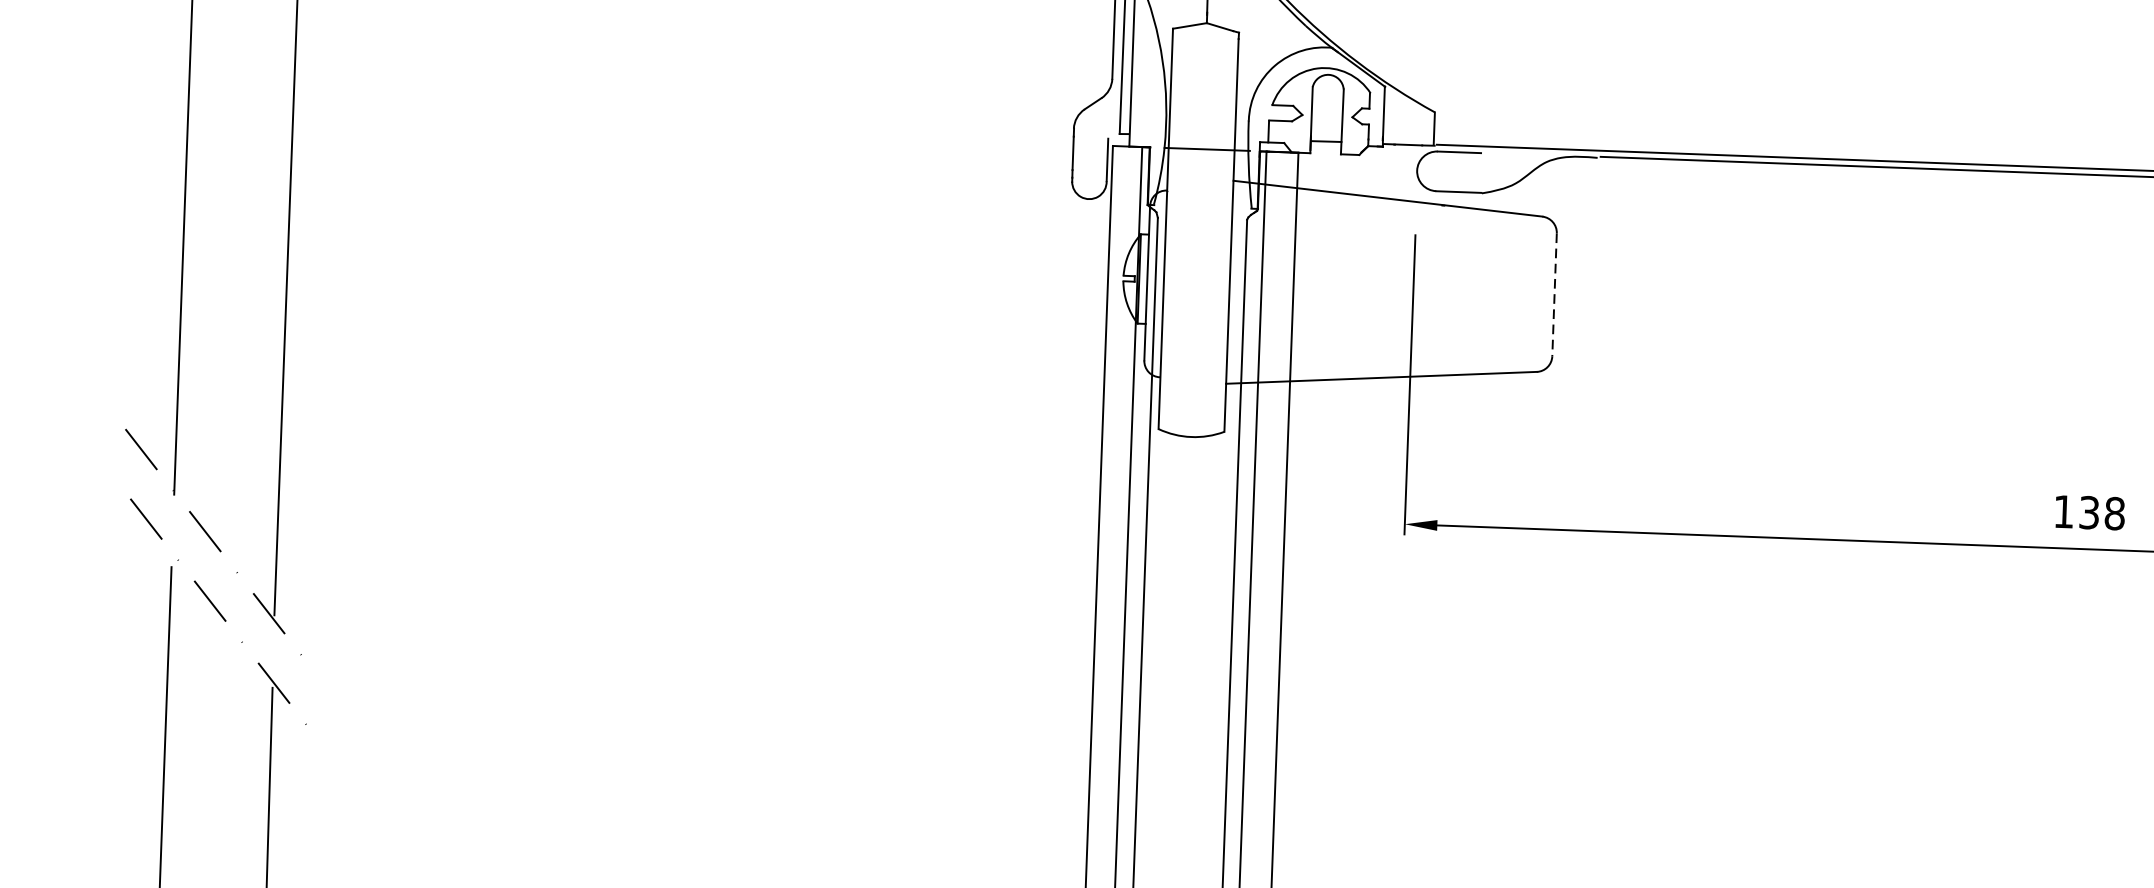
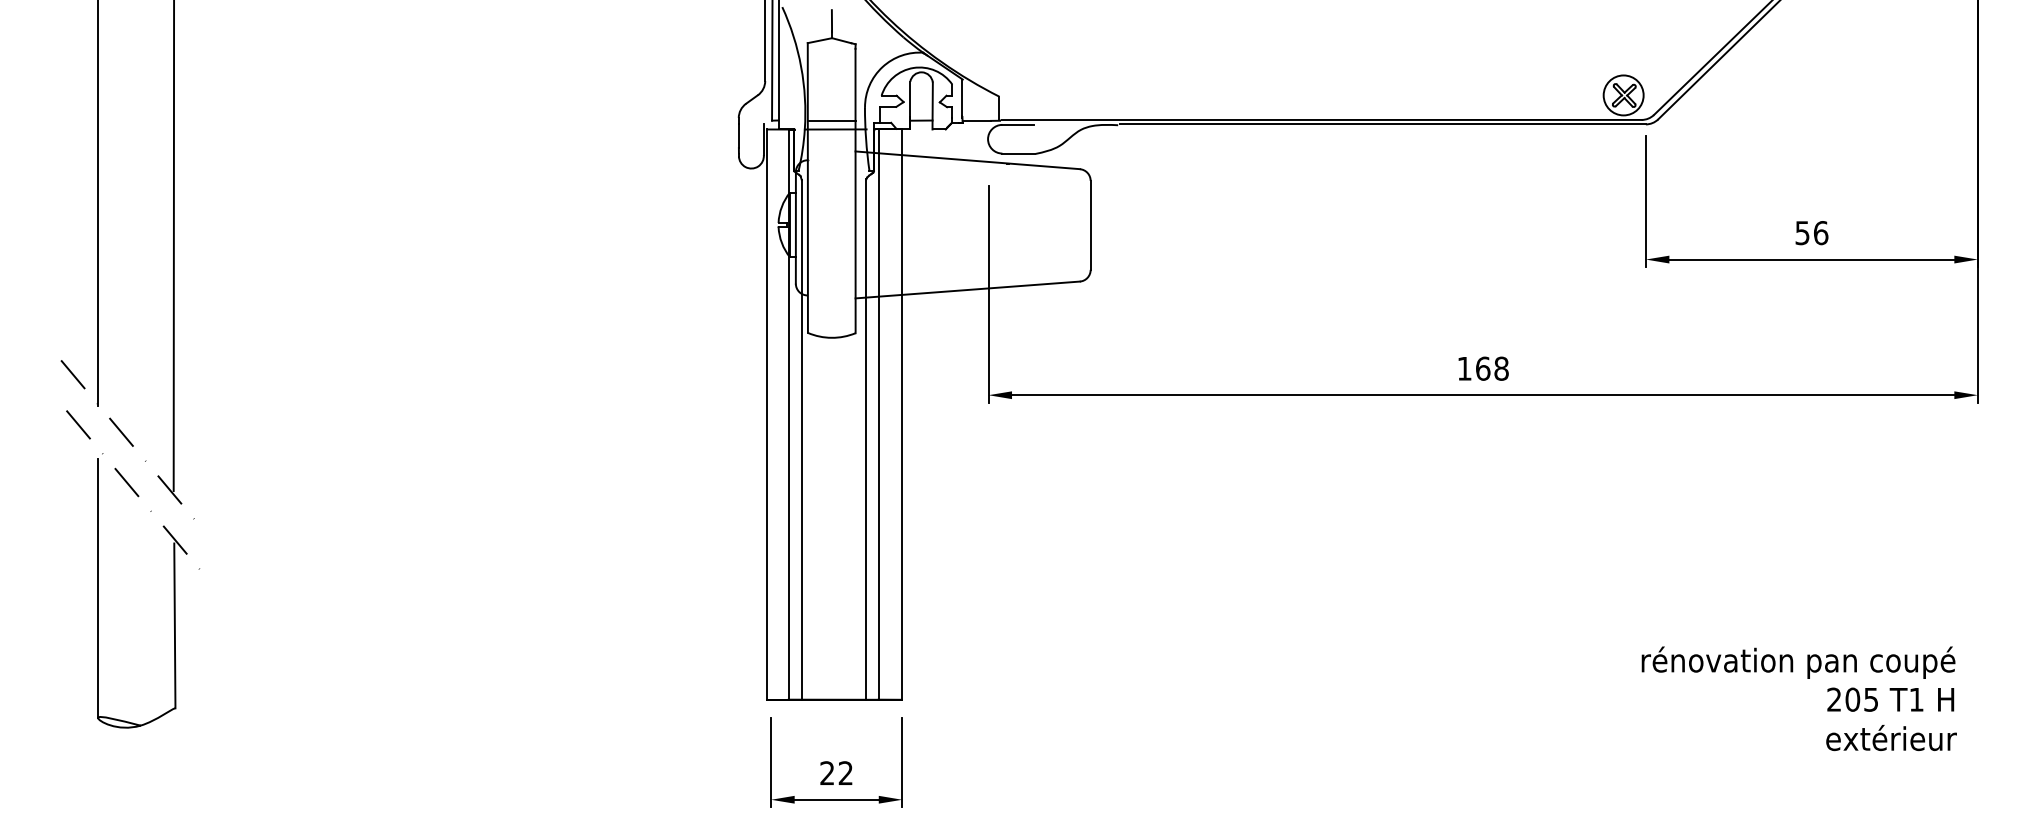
line: (1201, 136) -> (831, 120), added
line: (1554, 294) -> (1090, 225), dashed -> solid
text: (2089, 512) -> (1483, 368), 138 -> 168

